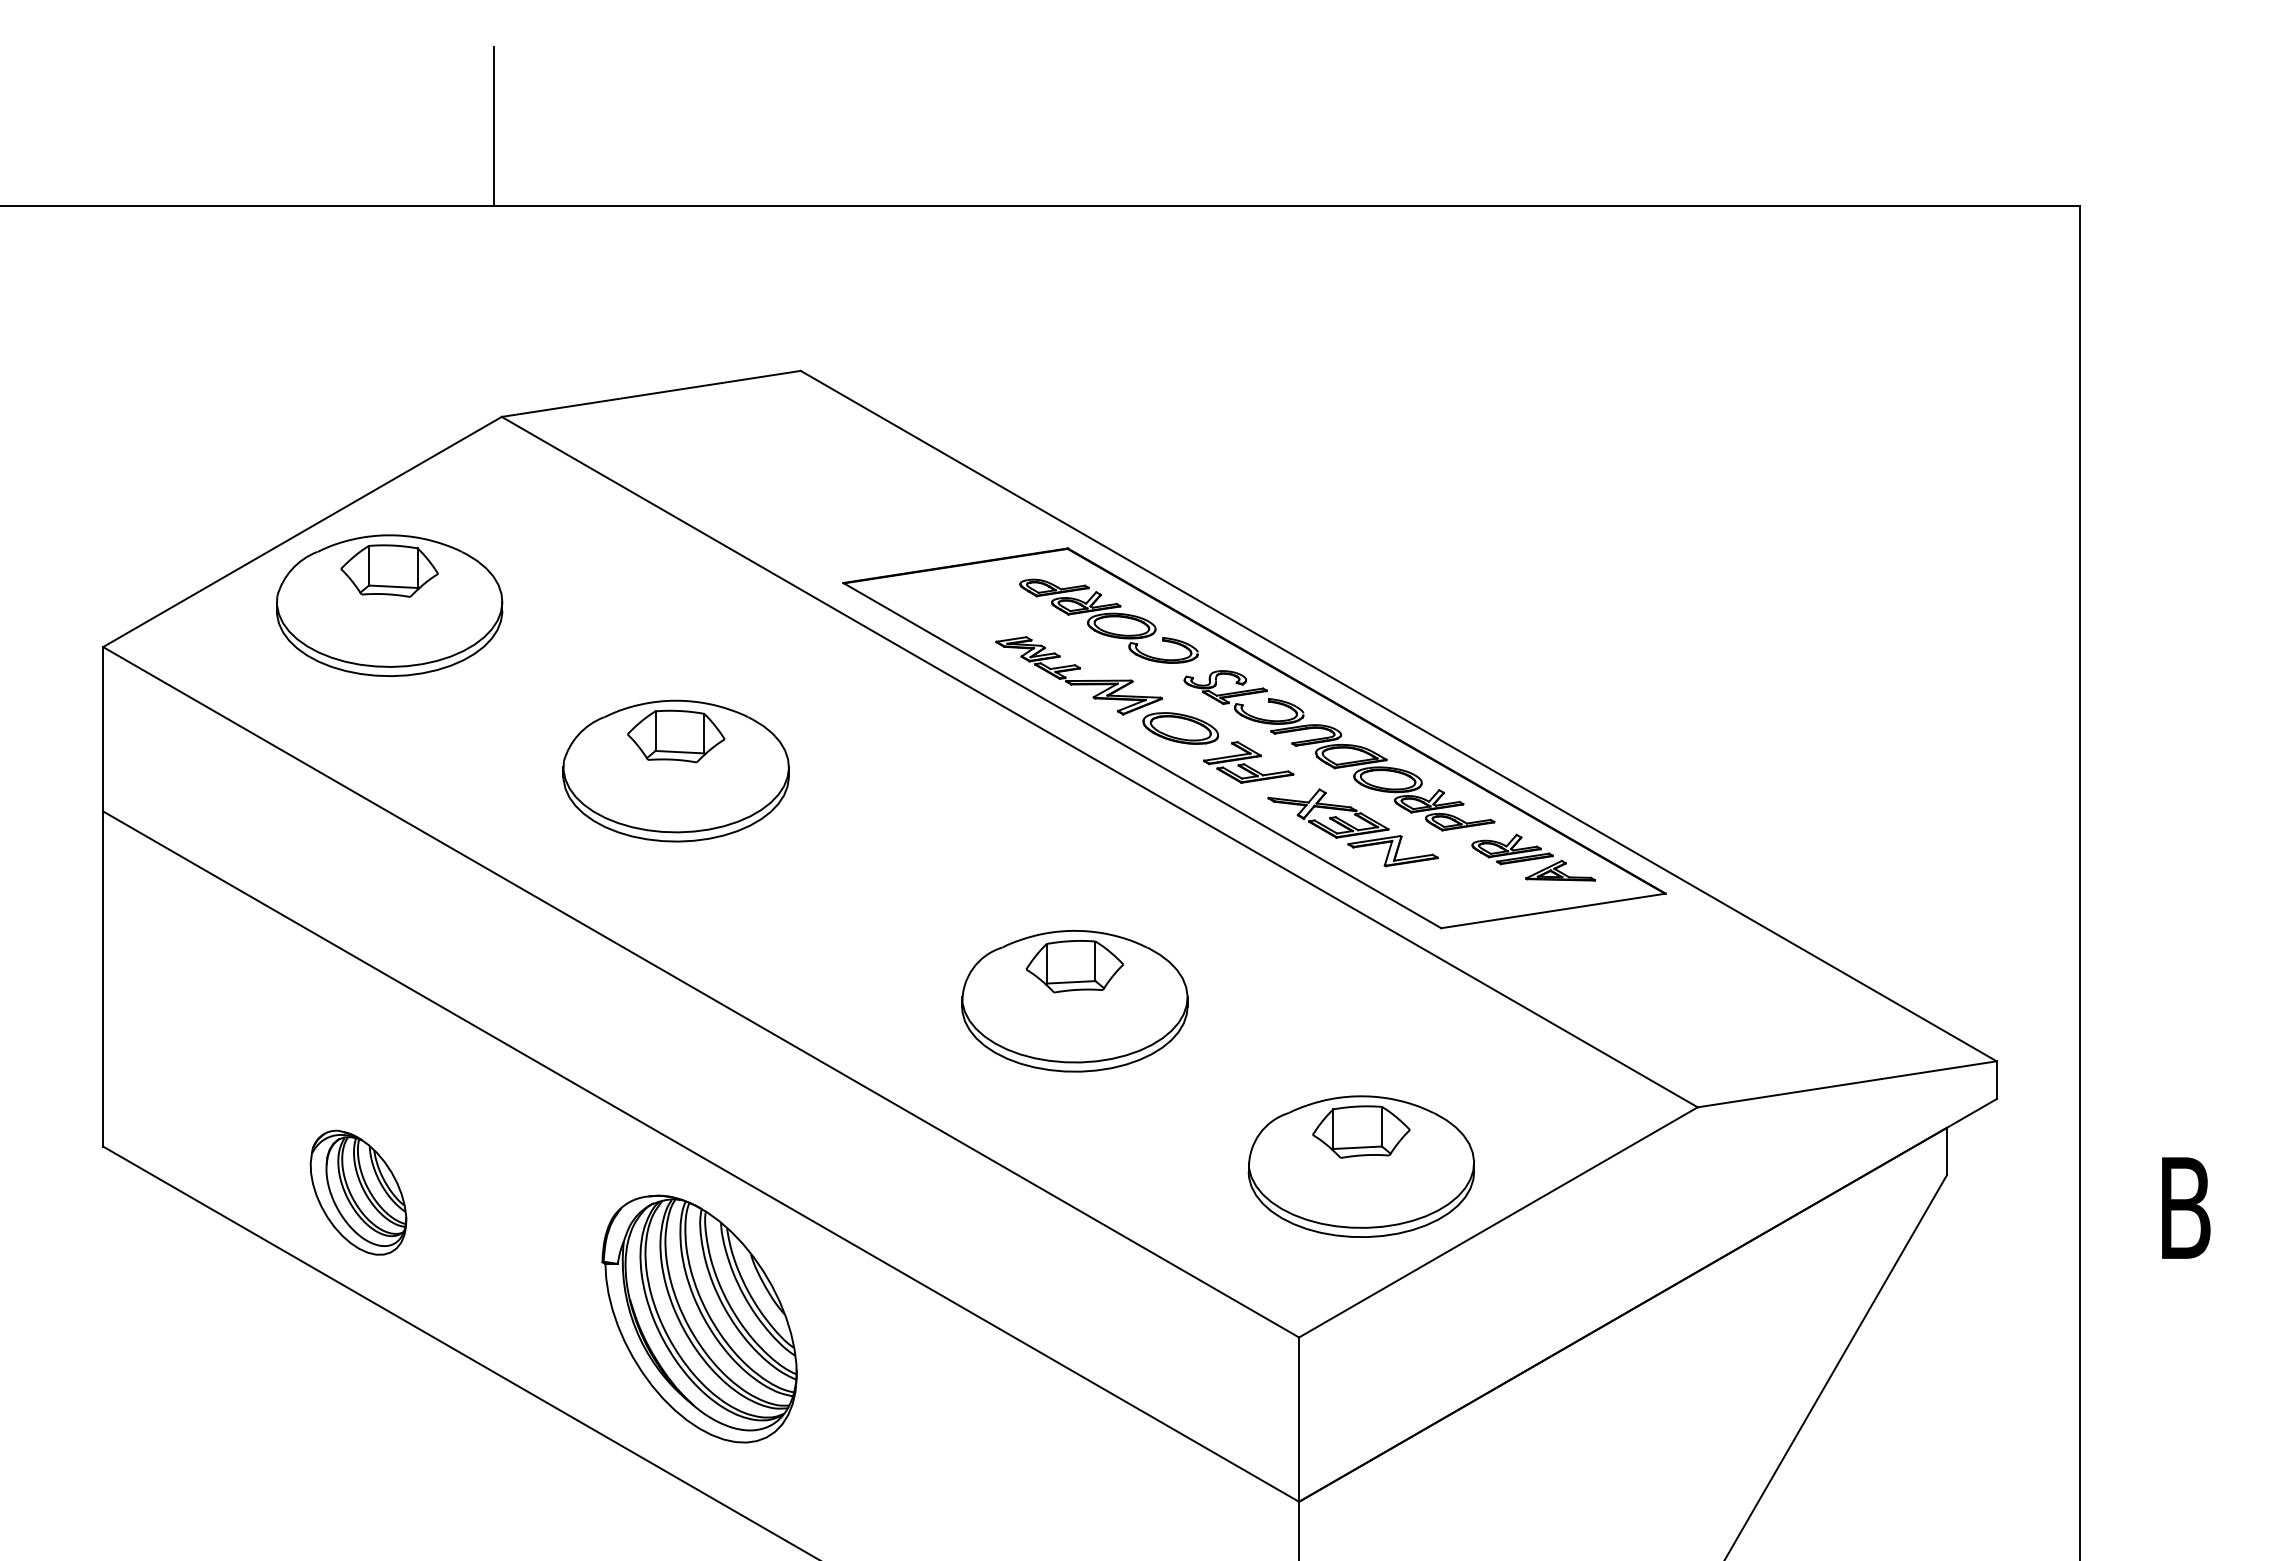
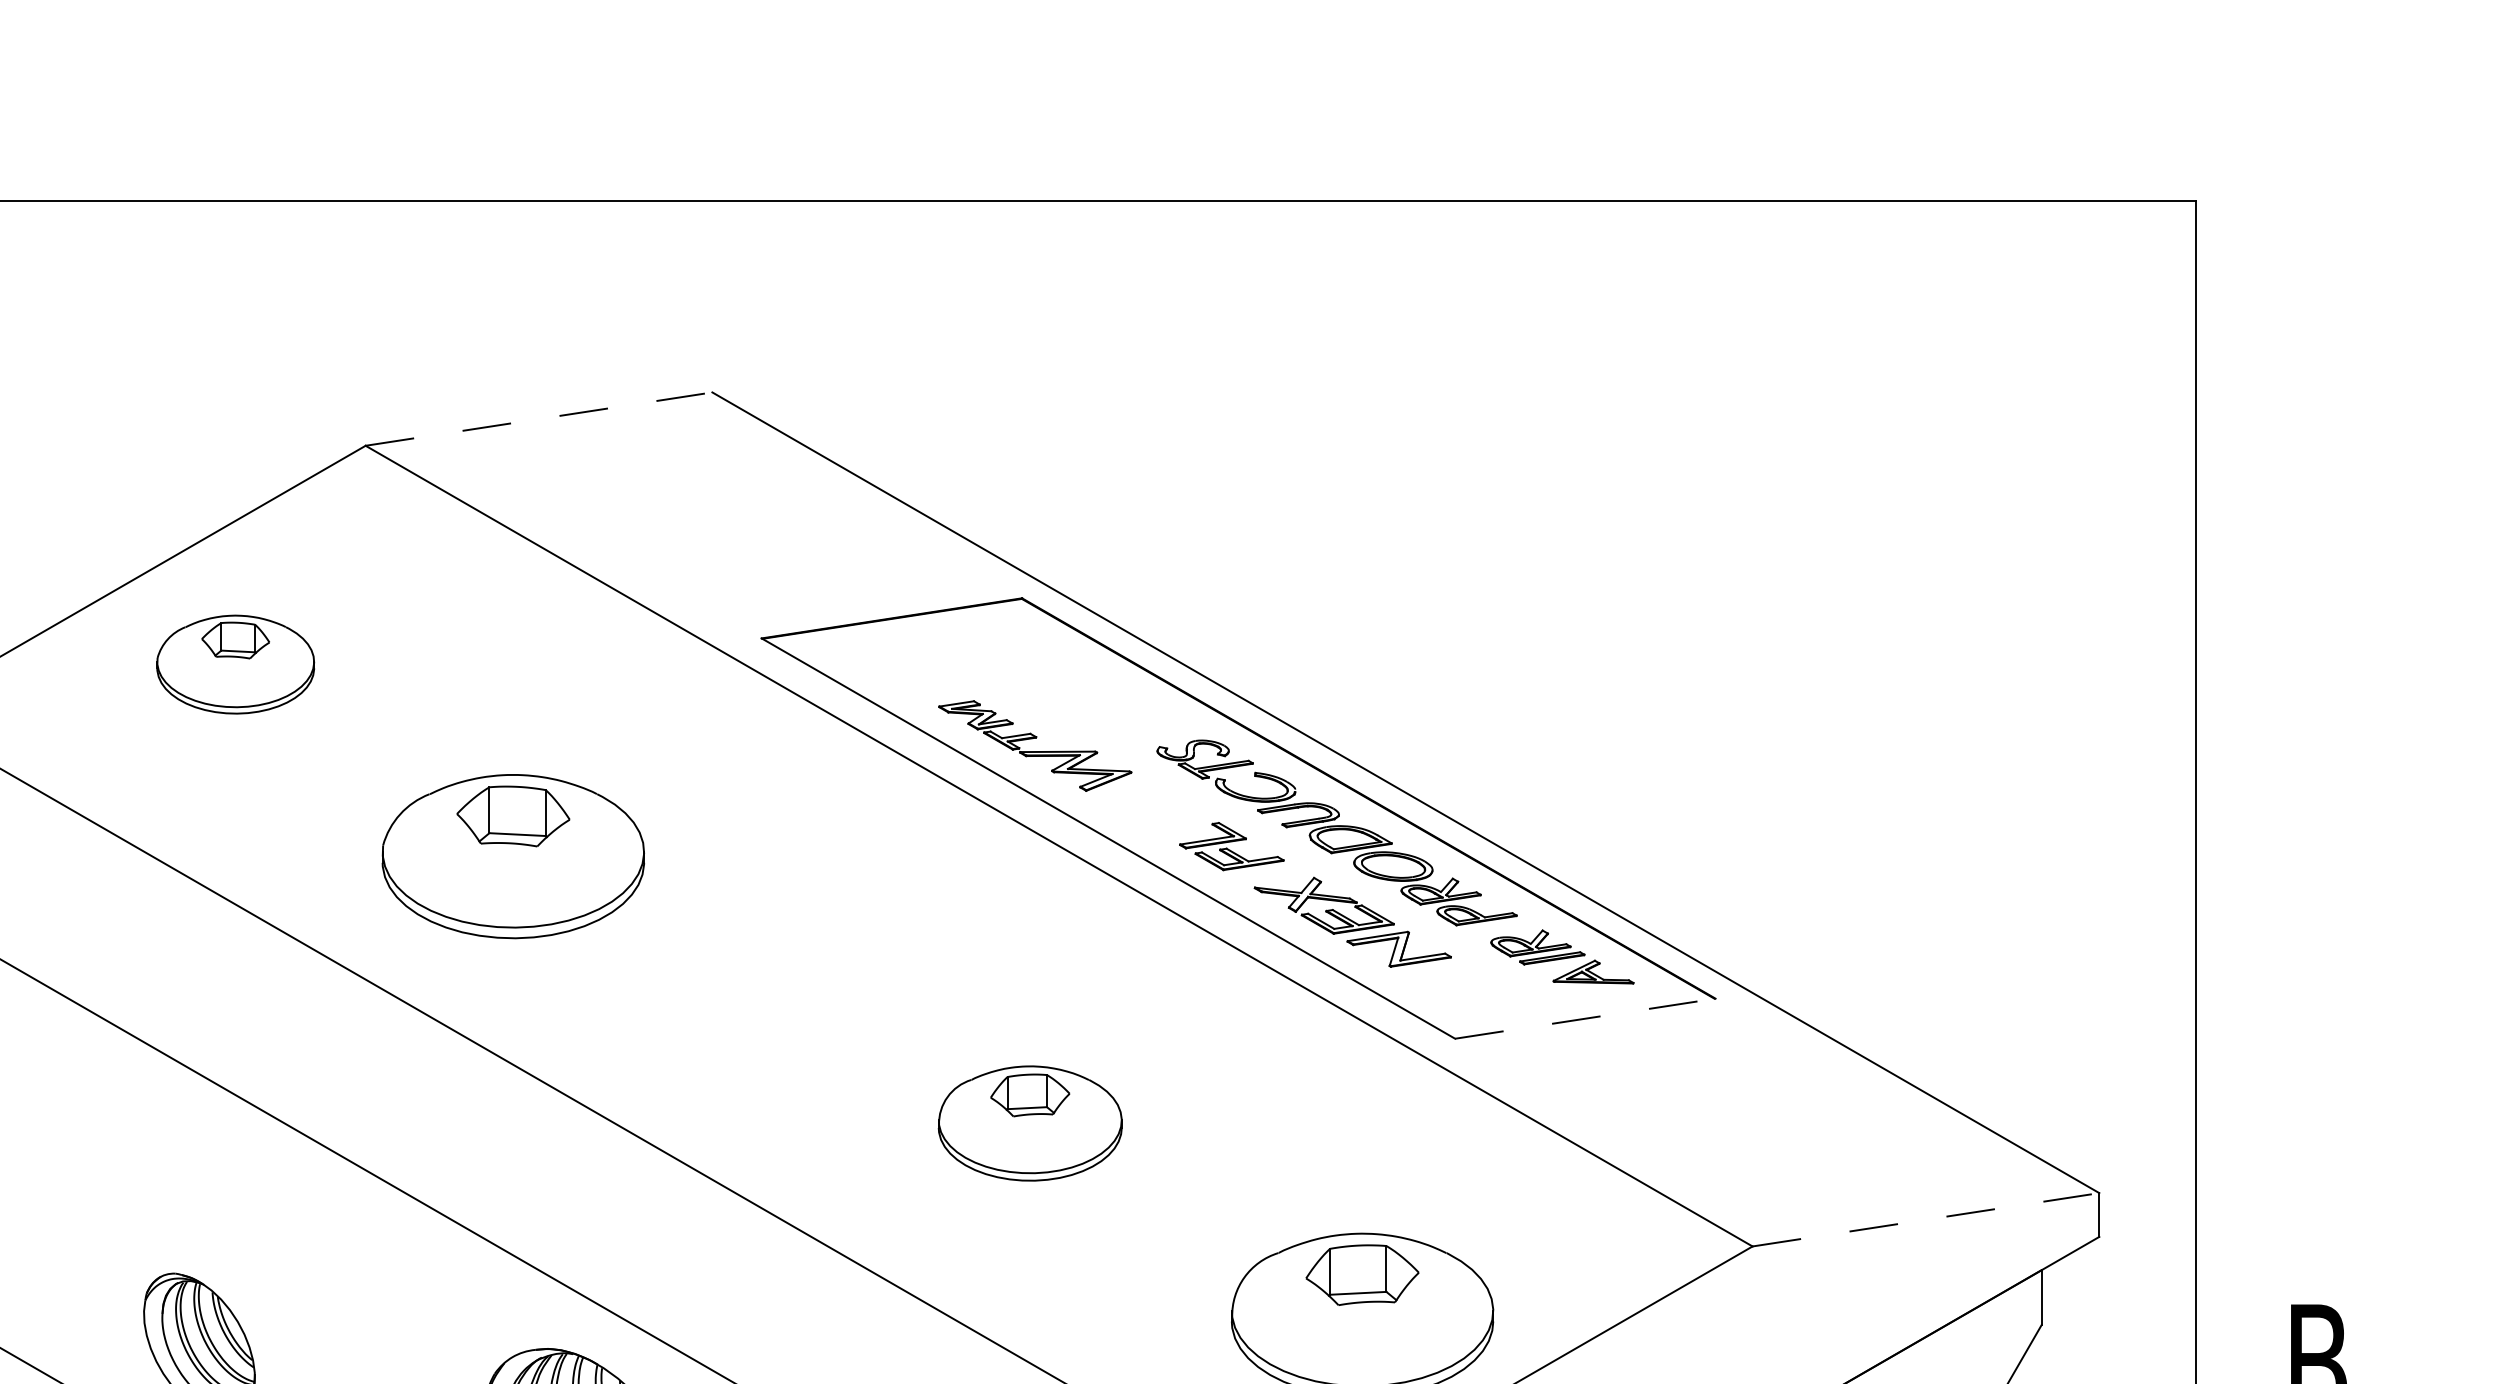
line: (494, 126) -> (357, 108), removed
line: (651, 393) -> (539, 418), solid -> dashed
part: (389, 605) -> (235, 664), size x0.6
part: (1108, 620) -> (1069, 681), removed
part: (1180, 728) -> (1152, 807), removed
part: (675, 770) -> (512, 855), moved
line: (1553, 910) -> (1585, 1018), solid -> dashed
part: (1074, 1001) -> (1029, 1123), size x0.7
line: (1847, 1084) -> (1926, 1219), solid -> dashed

